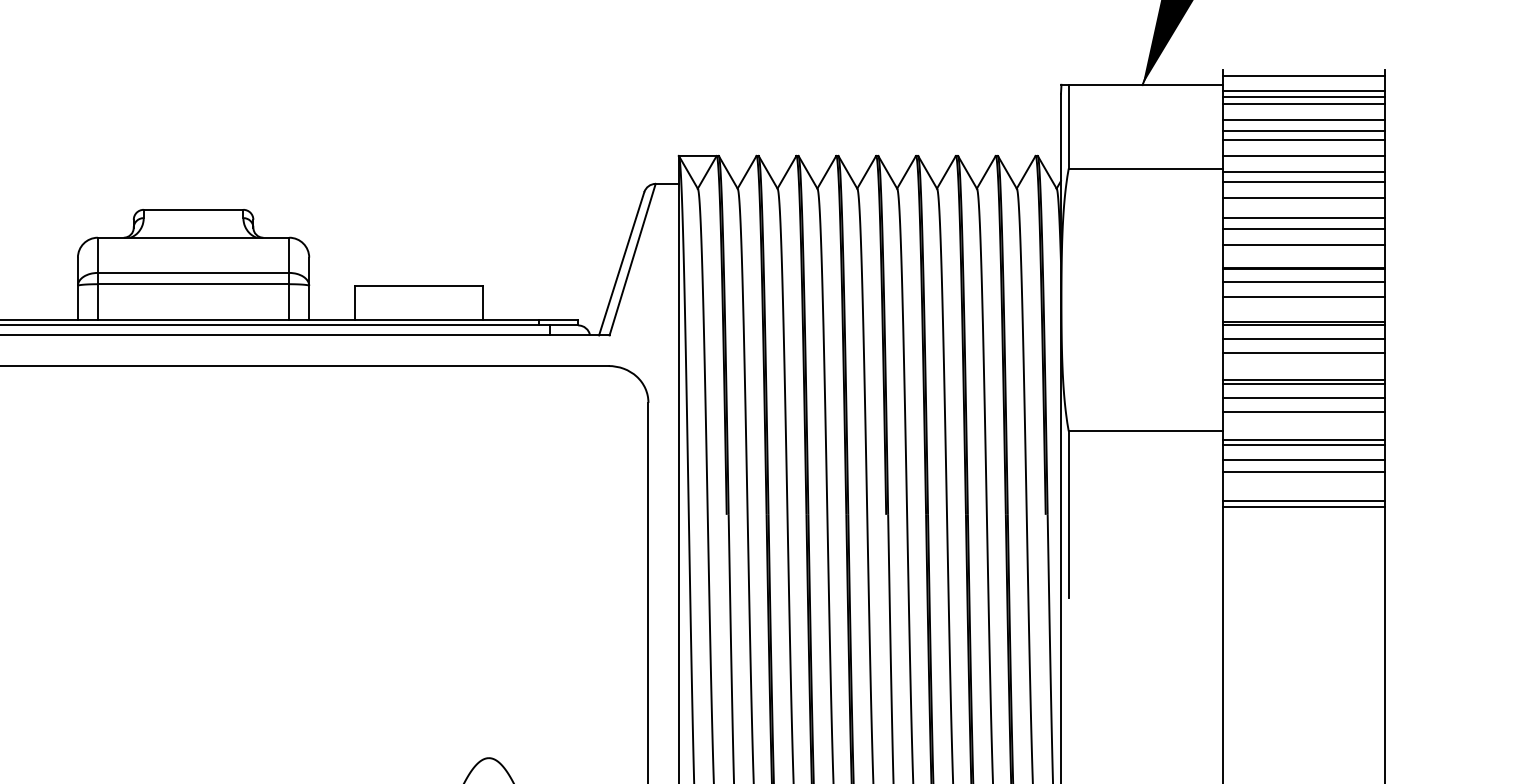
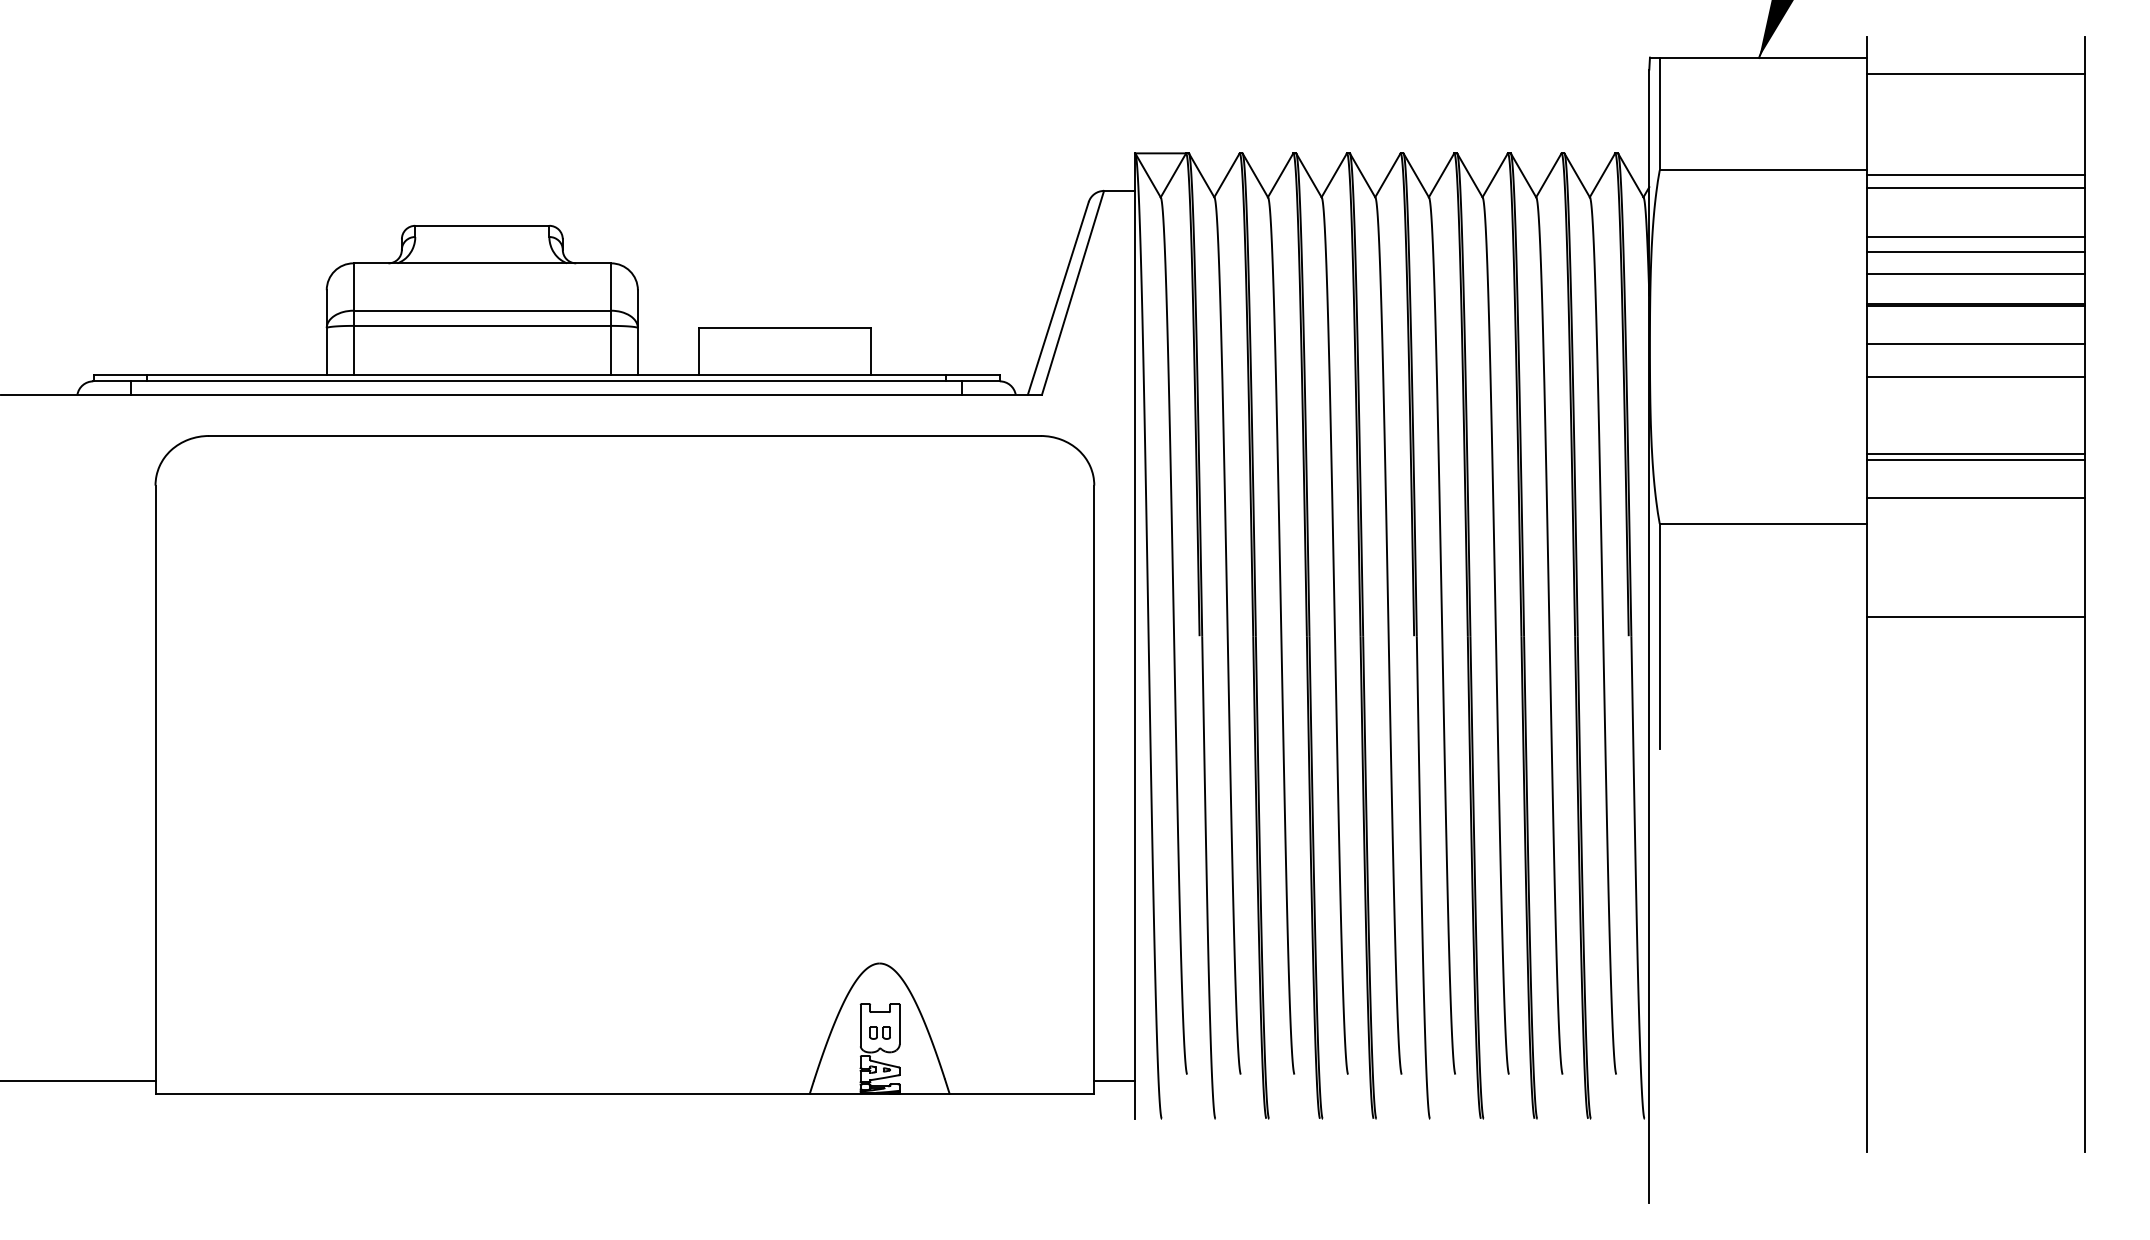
line: (1304, 75) -> (1976, 45), removed
line: (1304, 90) -> (1976, 65), removed
line: (1304, 104) -> (1976, 83), removed
line: (1304, 119) -> (1976, 104), removed
line: (1304, 130) -> (1976, 119), removed
line: (1304, 139) -> (1976, 131), removed
line: (1304, 156) -> (1976, 153), removed
line: (1304, 197) -> (1976, 209), removed
line: (1304, 281) -> (1976, 322), removed
line: (1304, 324) -> (1976, 380), removed
line: (1304, 338) -> (1976, 398), removed
line: (1304, 353) -> (1976, 418), removed
line: (1304, 398) -> (1976, 479), removed
line: (1304, 439) -> (1976, 534), removed
line: (1304, 444) -> (1976, 541), removed
line: (1304, 459) -> (1976, 561), removed
line: (1304, 471) -> (1976, 578), removed
line: (1304, 506) -> (1976, 625), removed

